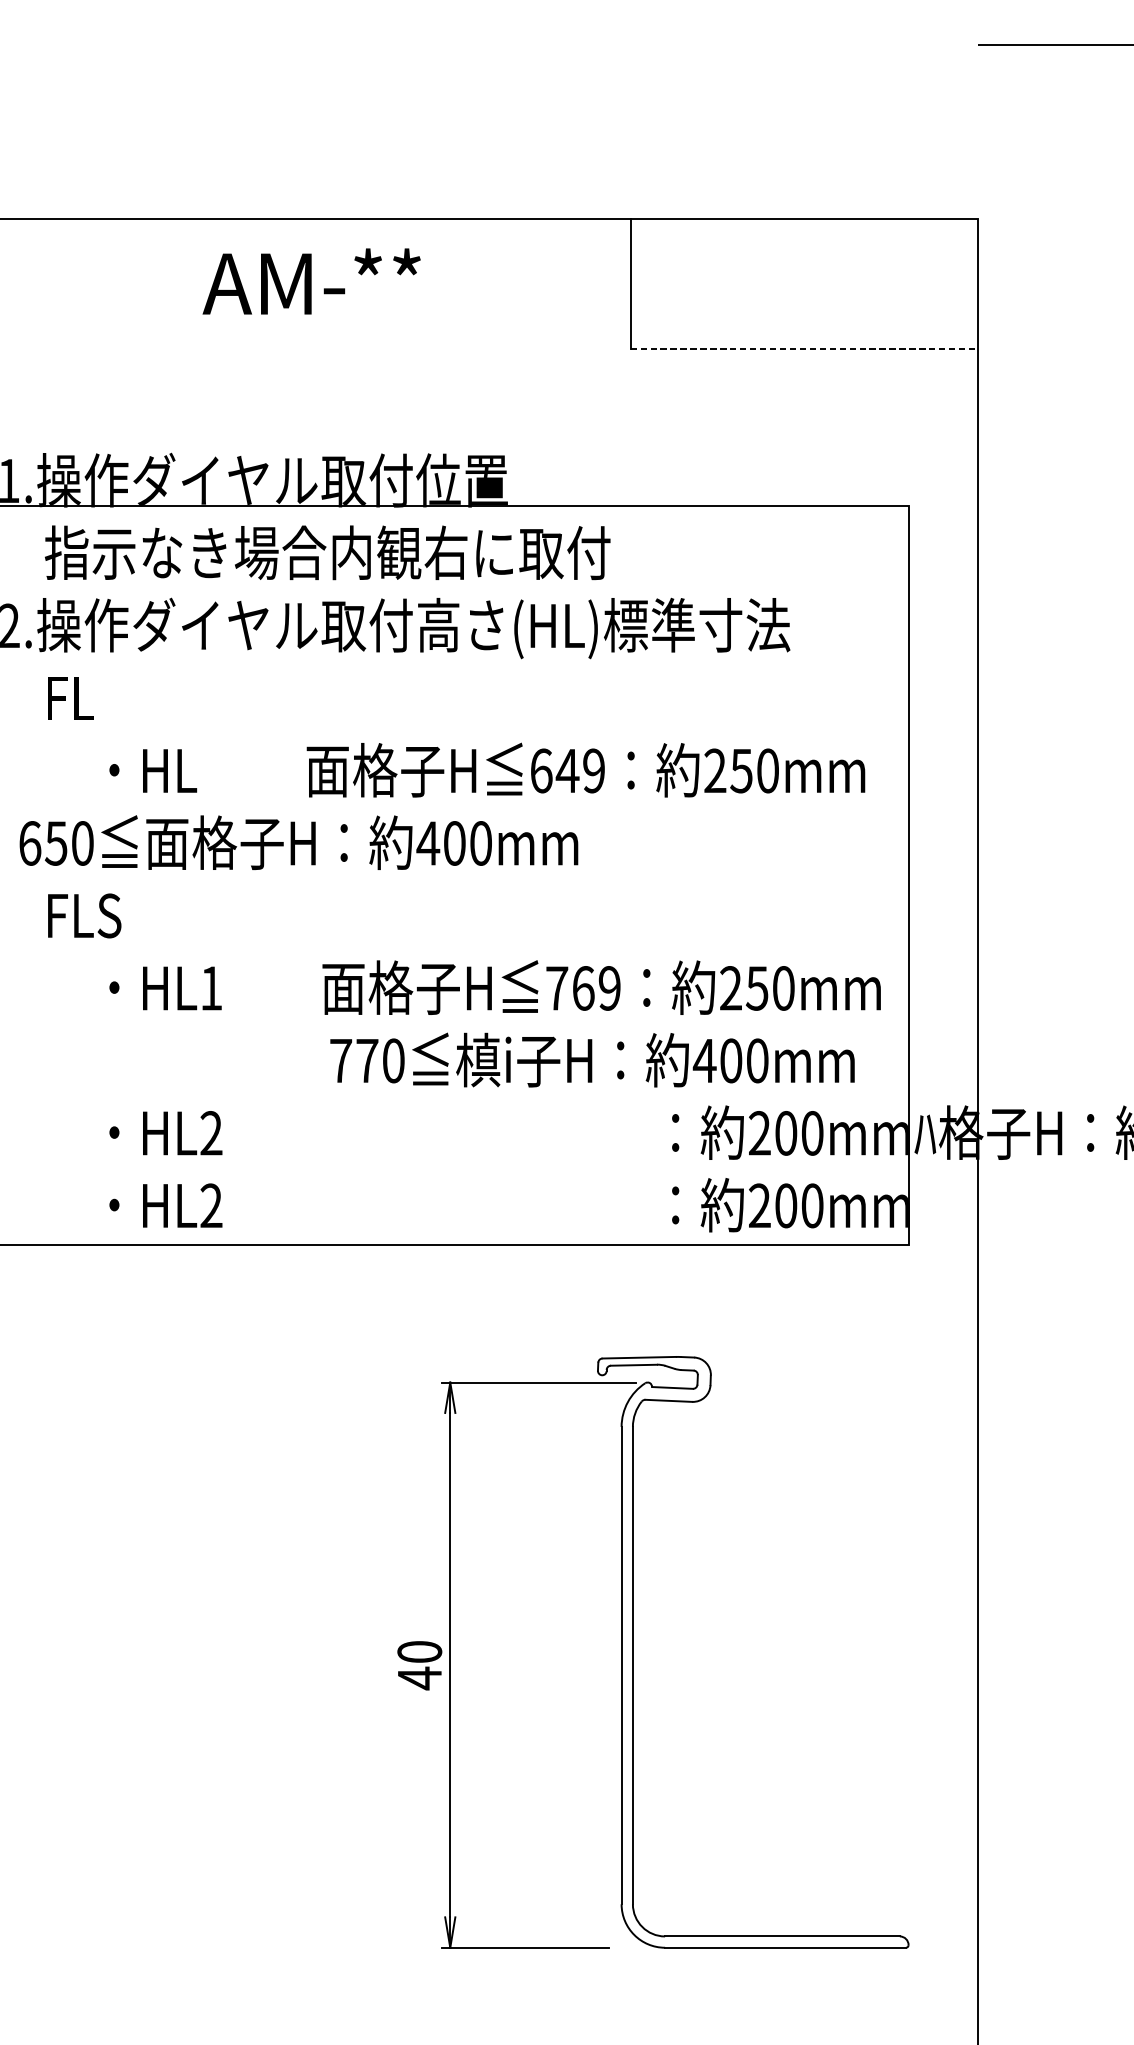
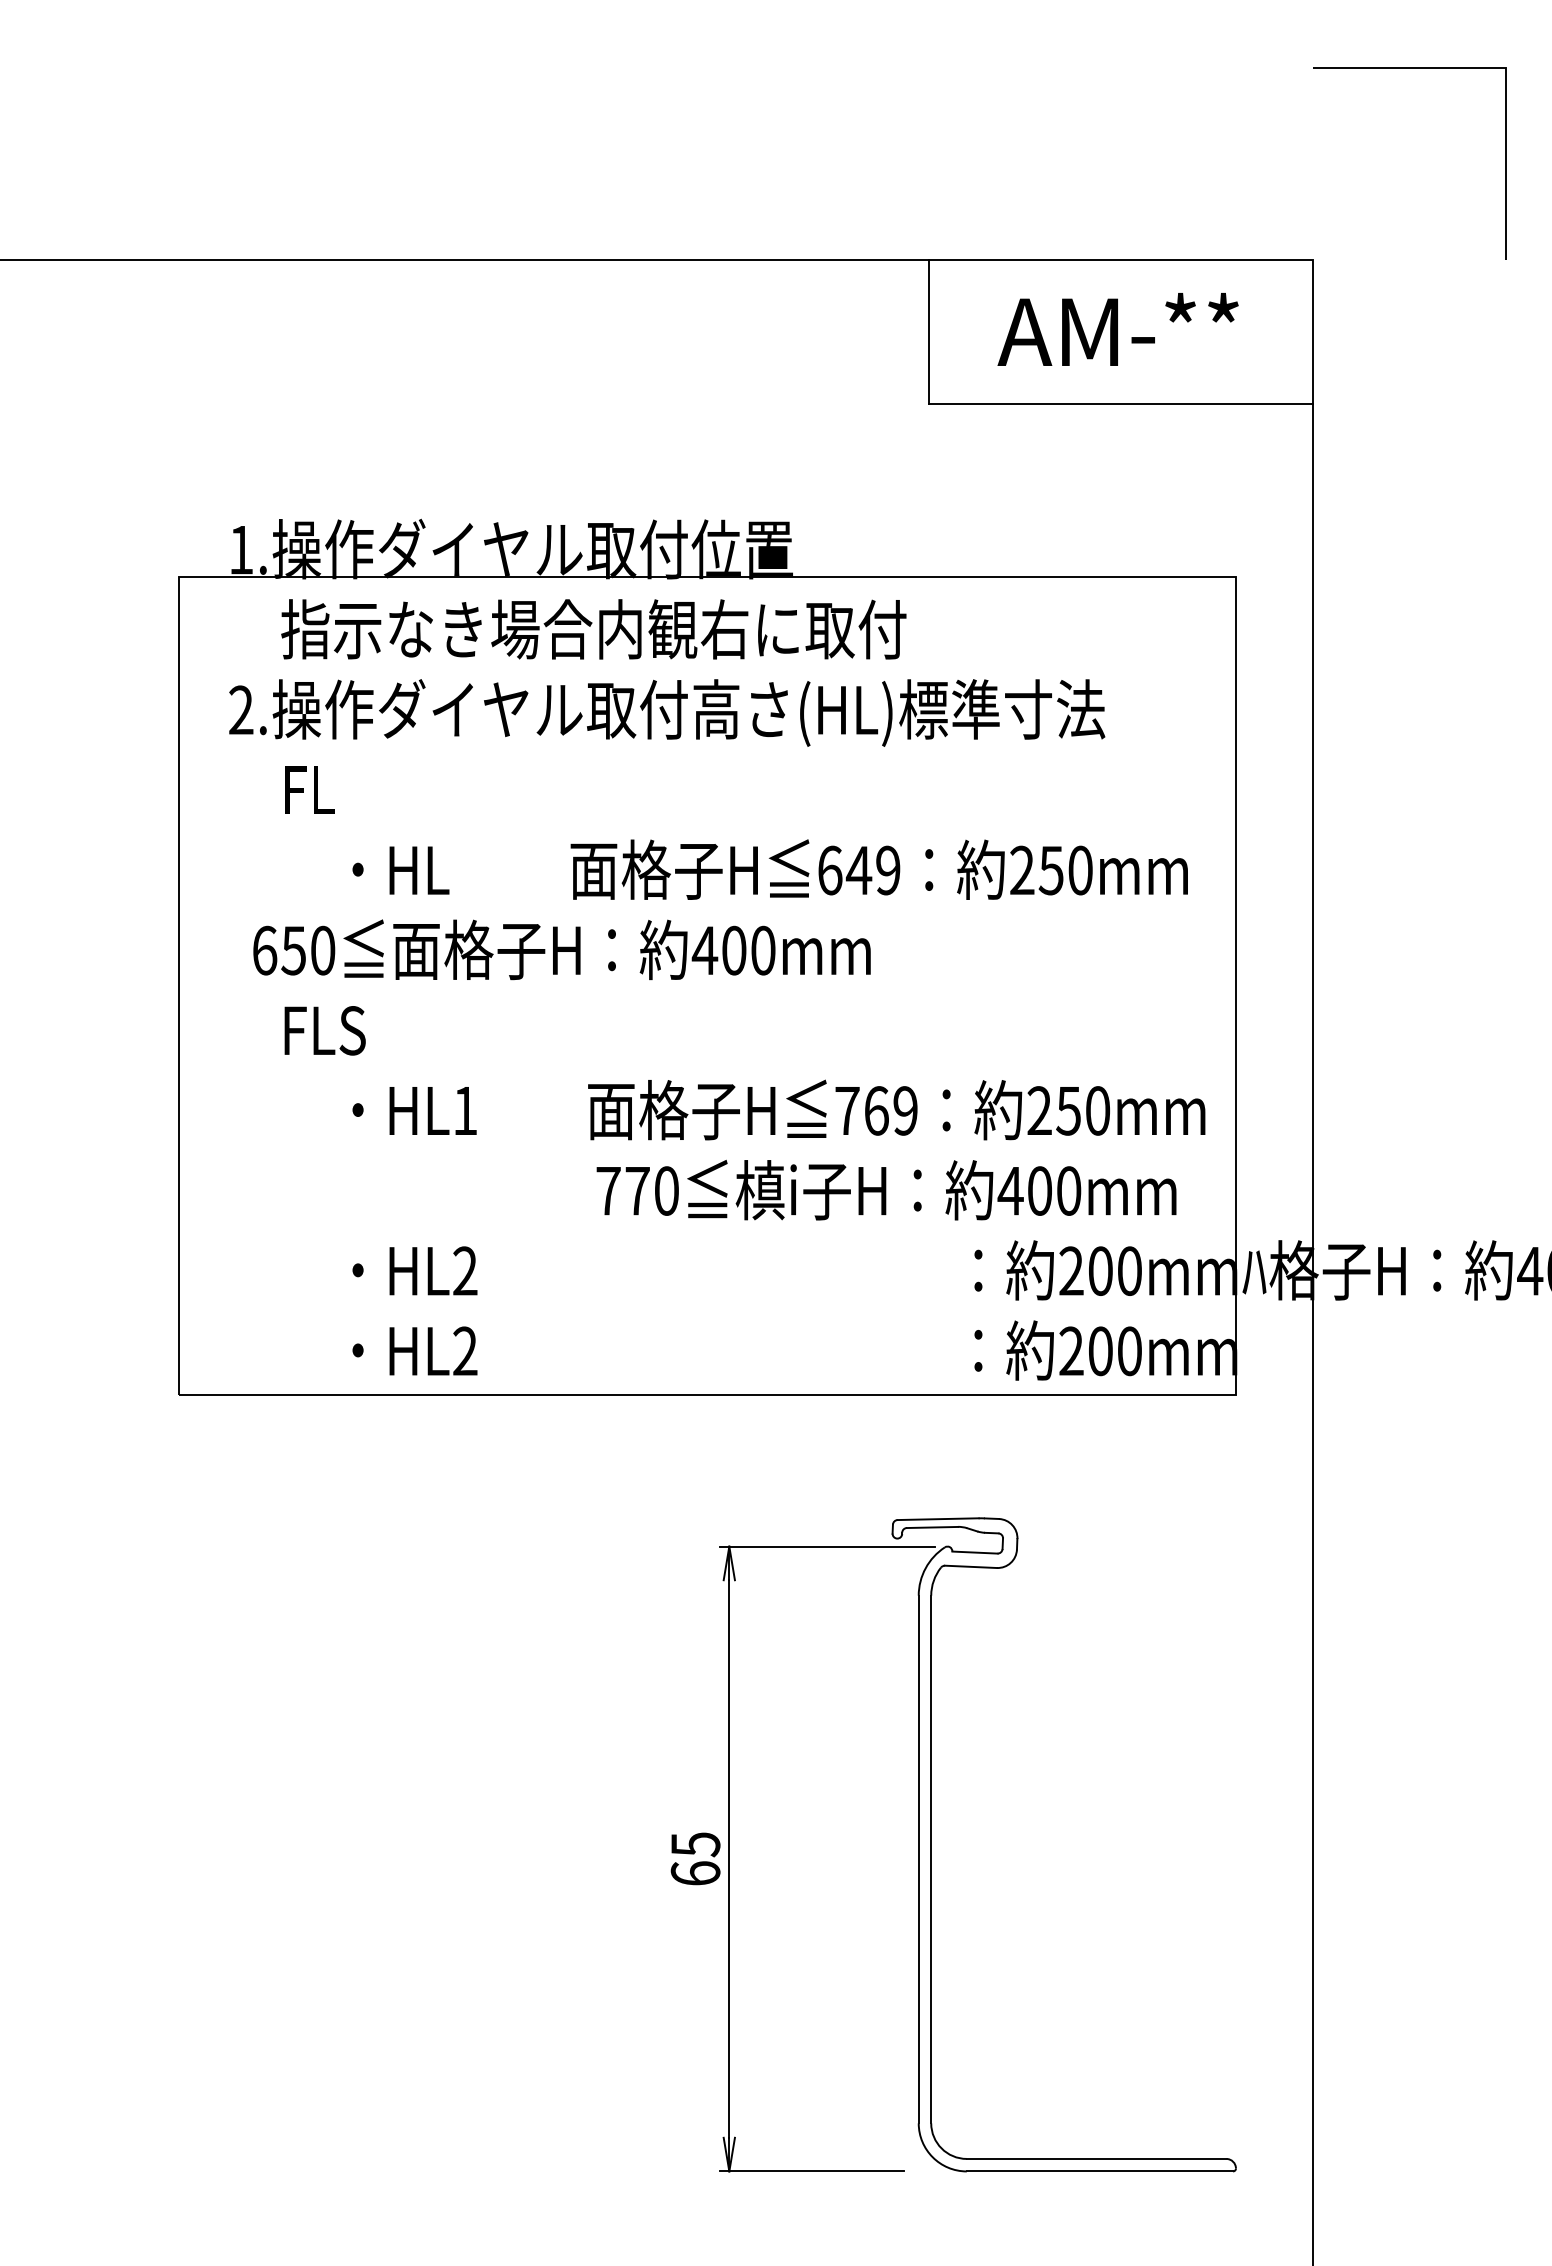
text: (311, 281) -> (1117, 329), moved
line: (805, 349) -> (1121, 404), dashed -> solid
text: (419, 1665) -> (695, 1859), 40 -> 65

